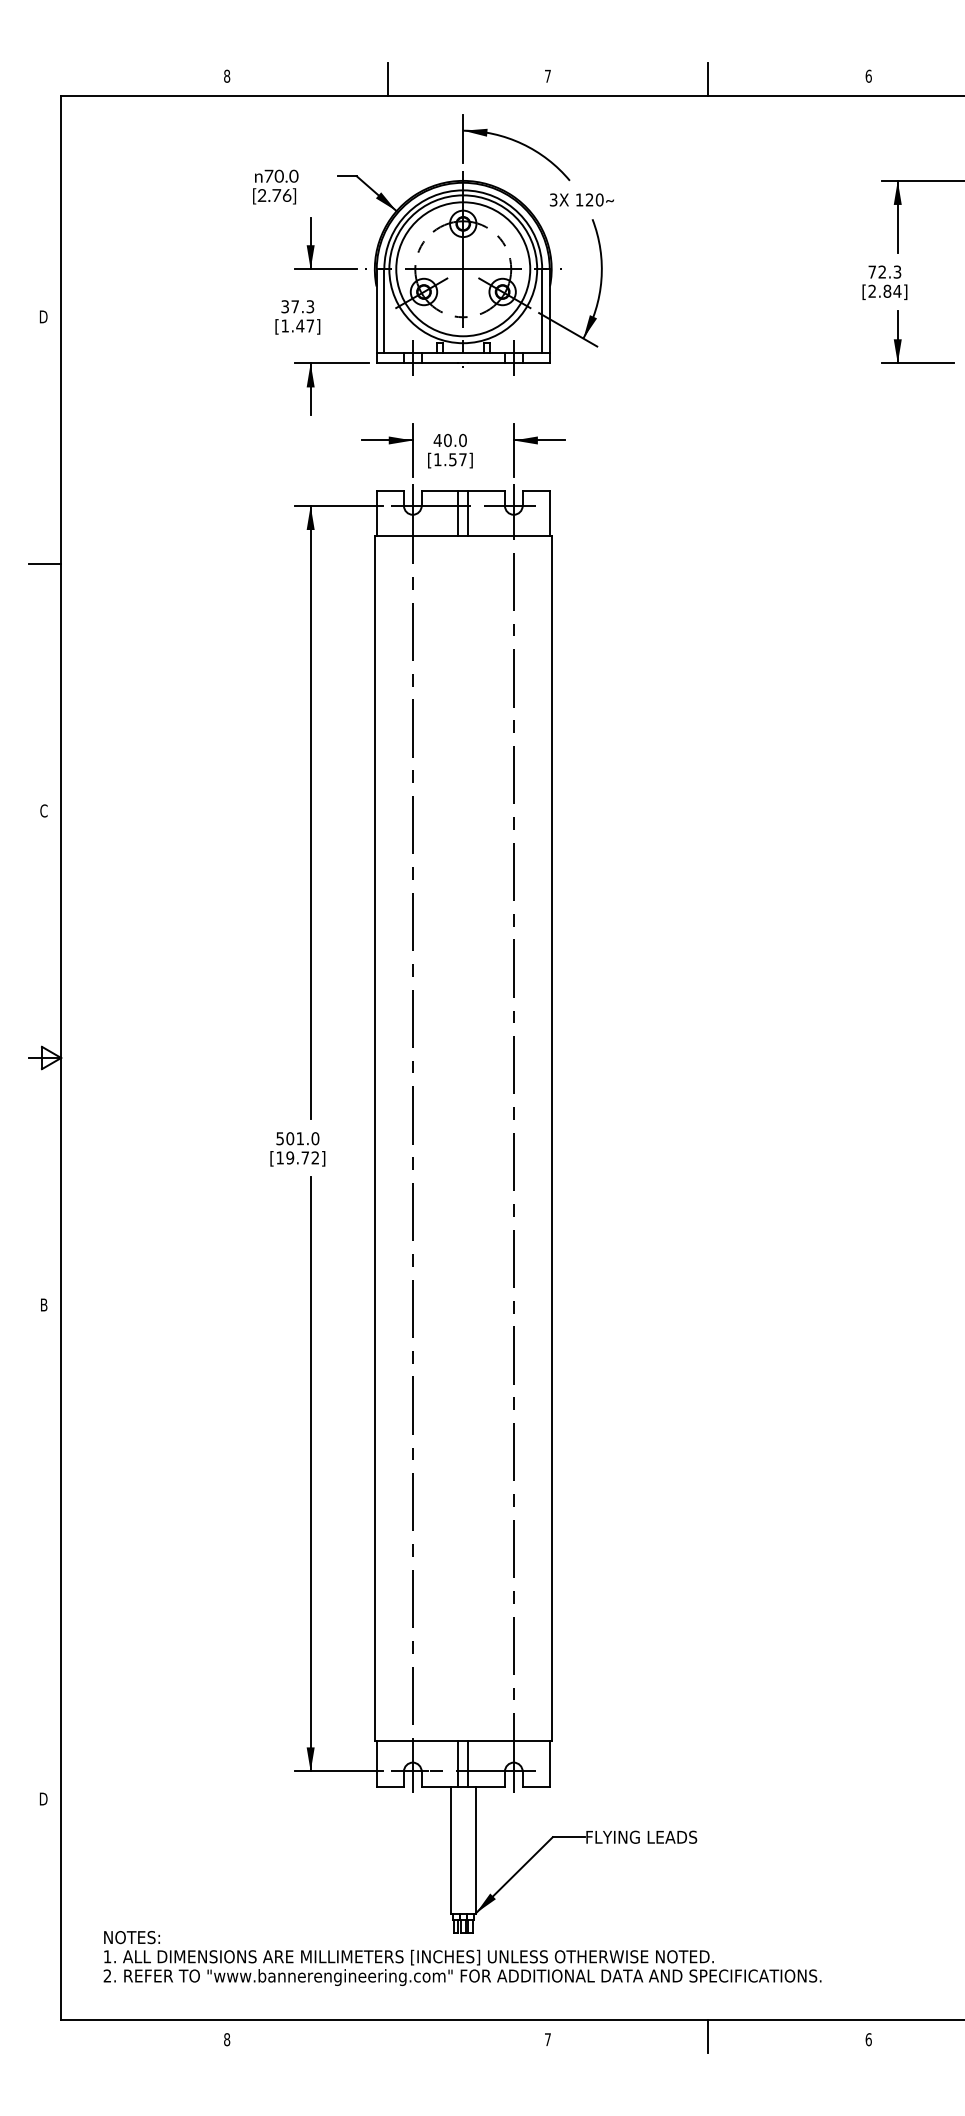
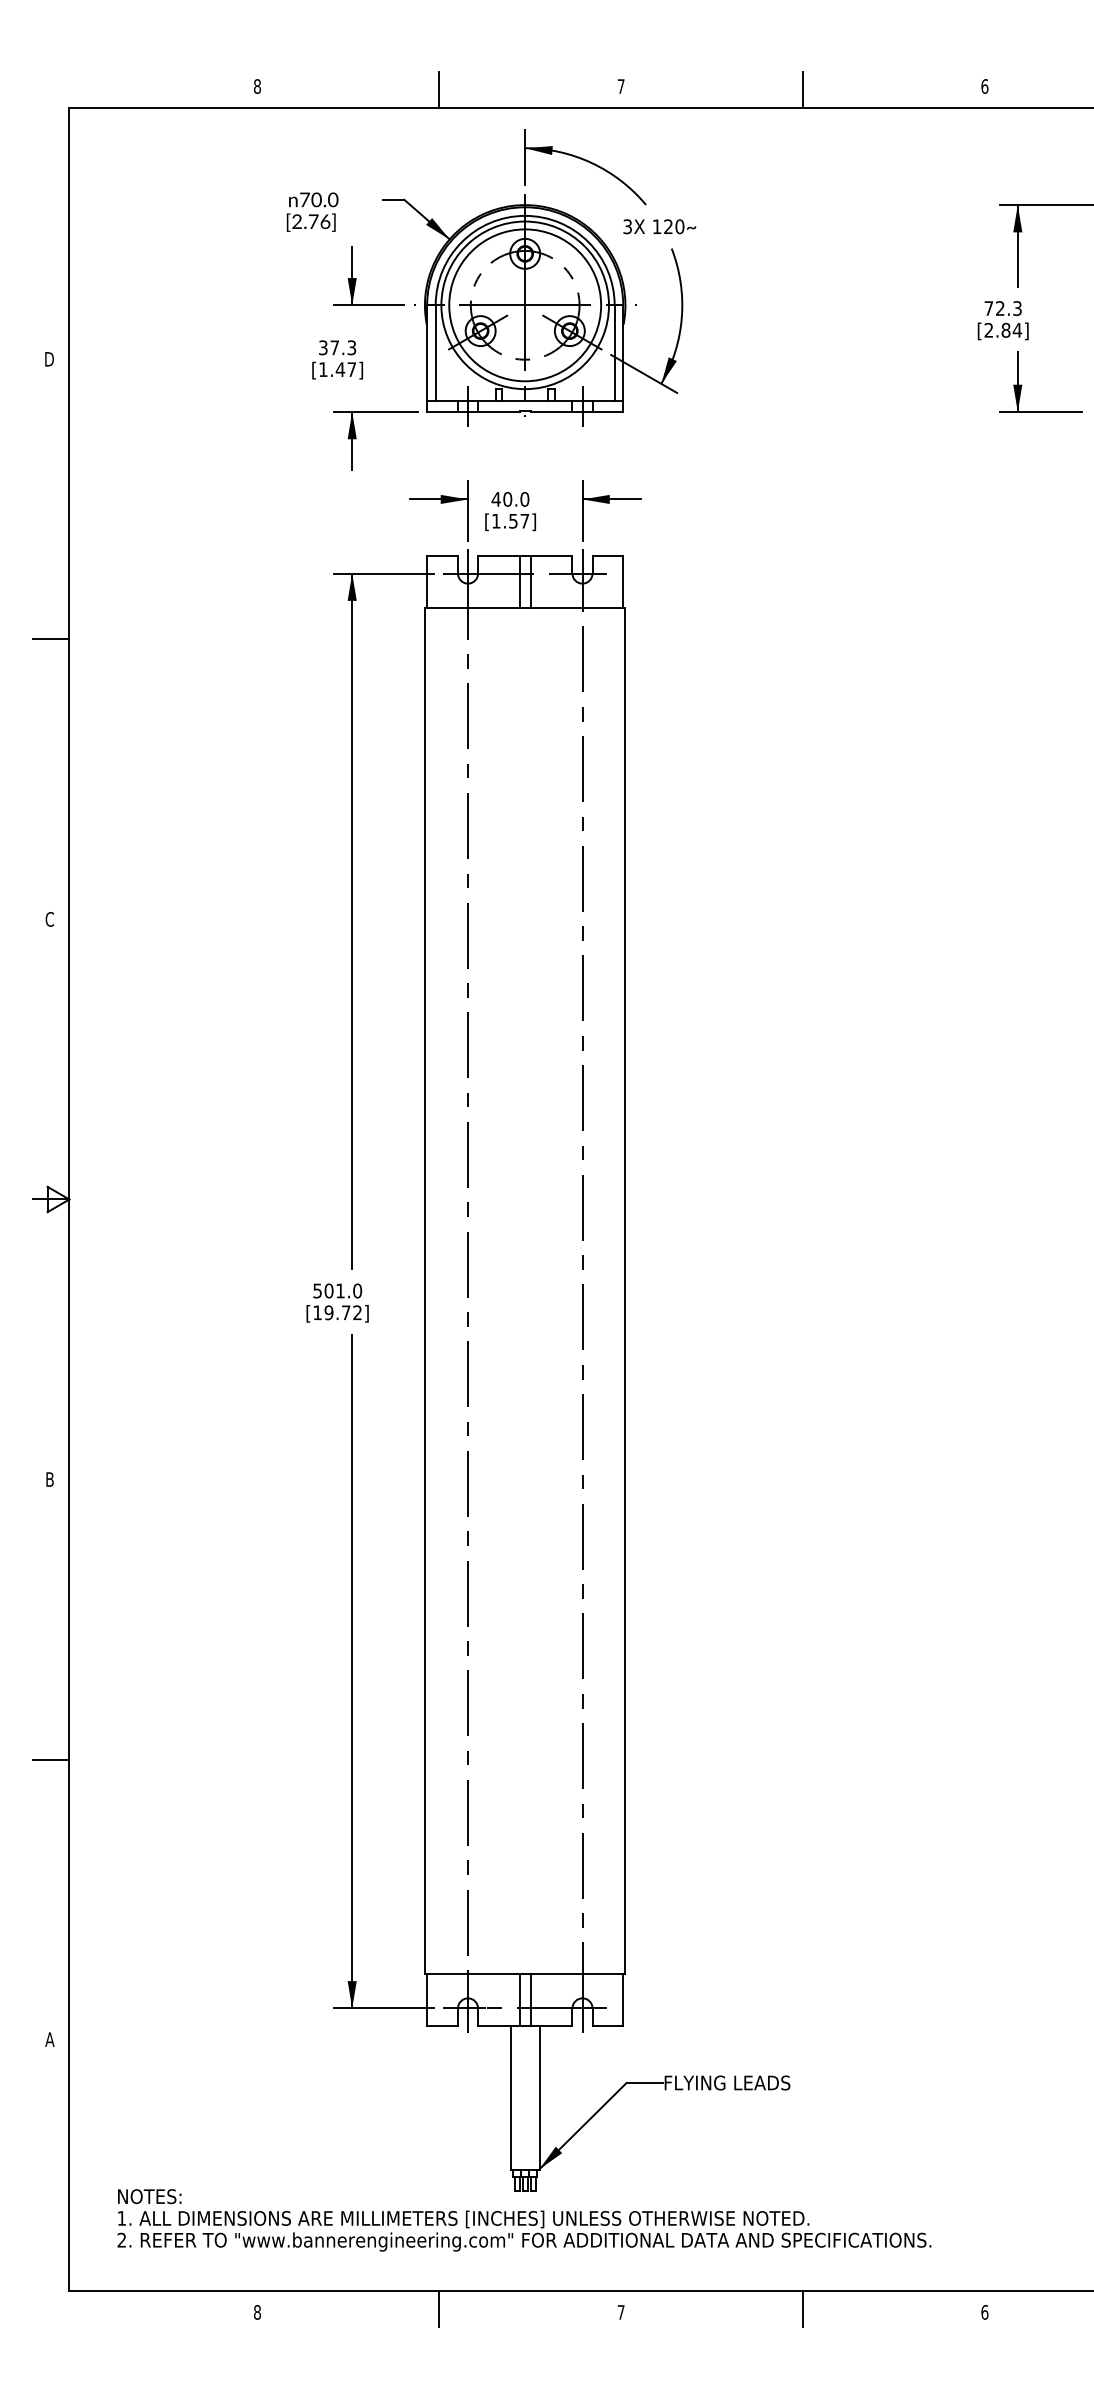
line: (45, 1552) -> (51, 1760), added
text: (43, 1798) -> (49, 2039), D -> A
line: (387, 2036) -> (439, 2308), added

